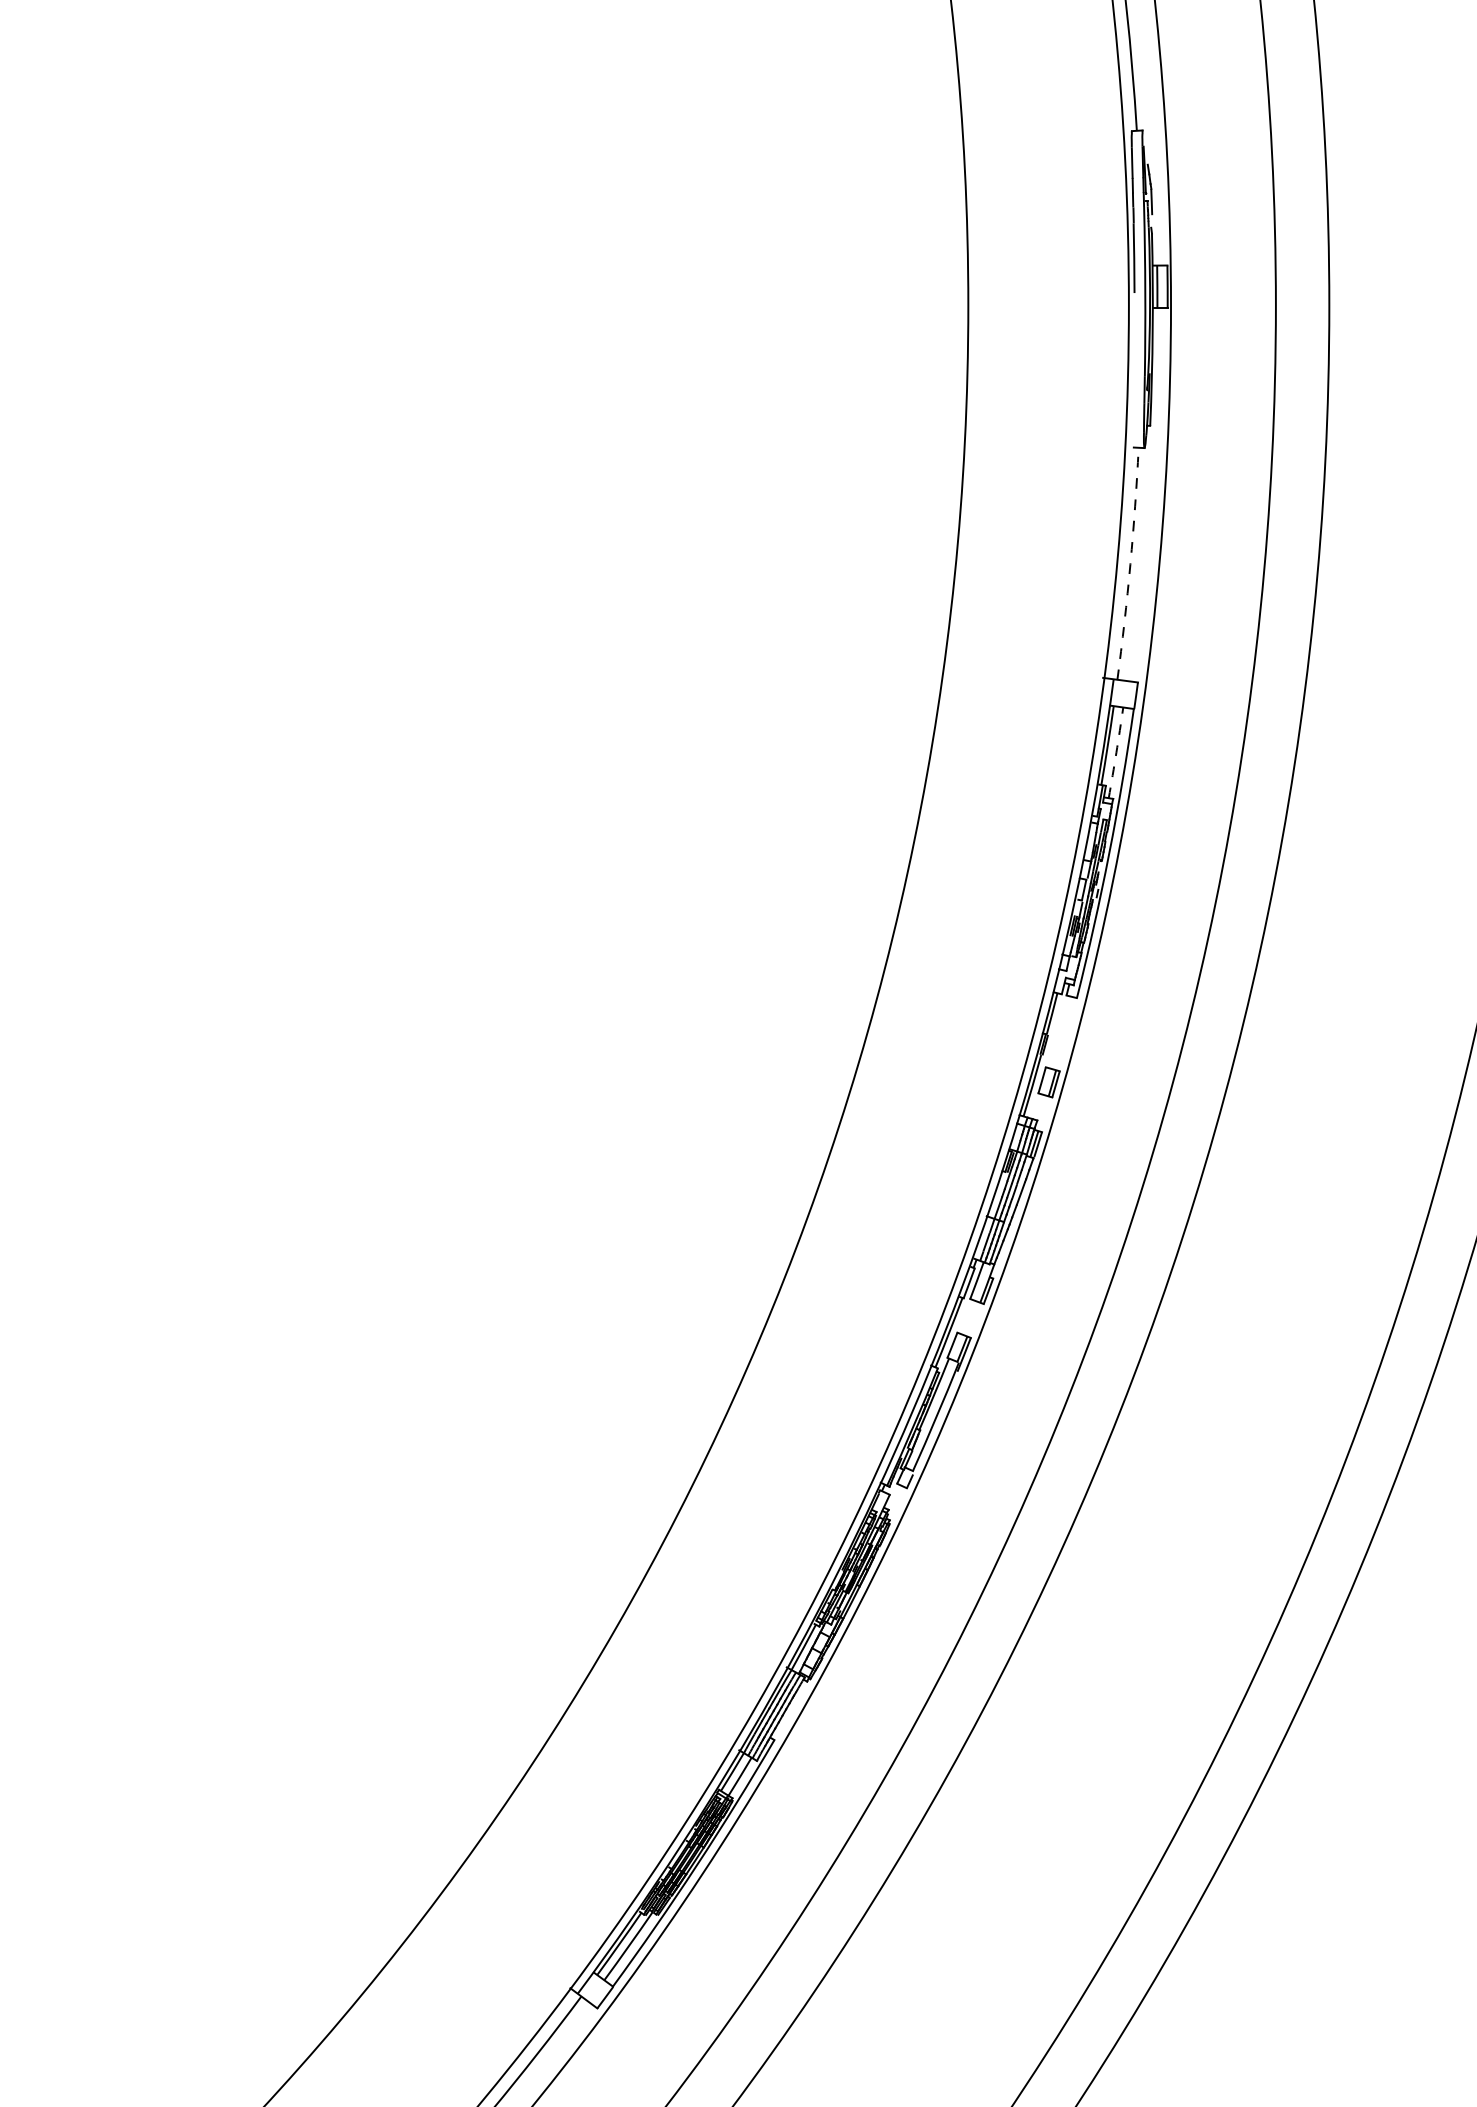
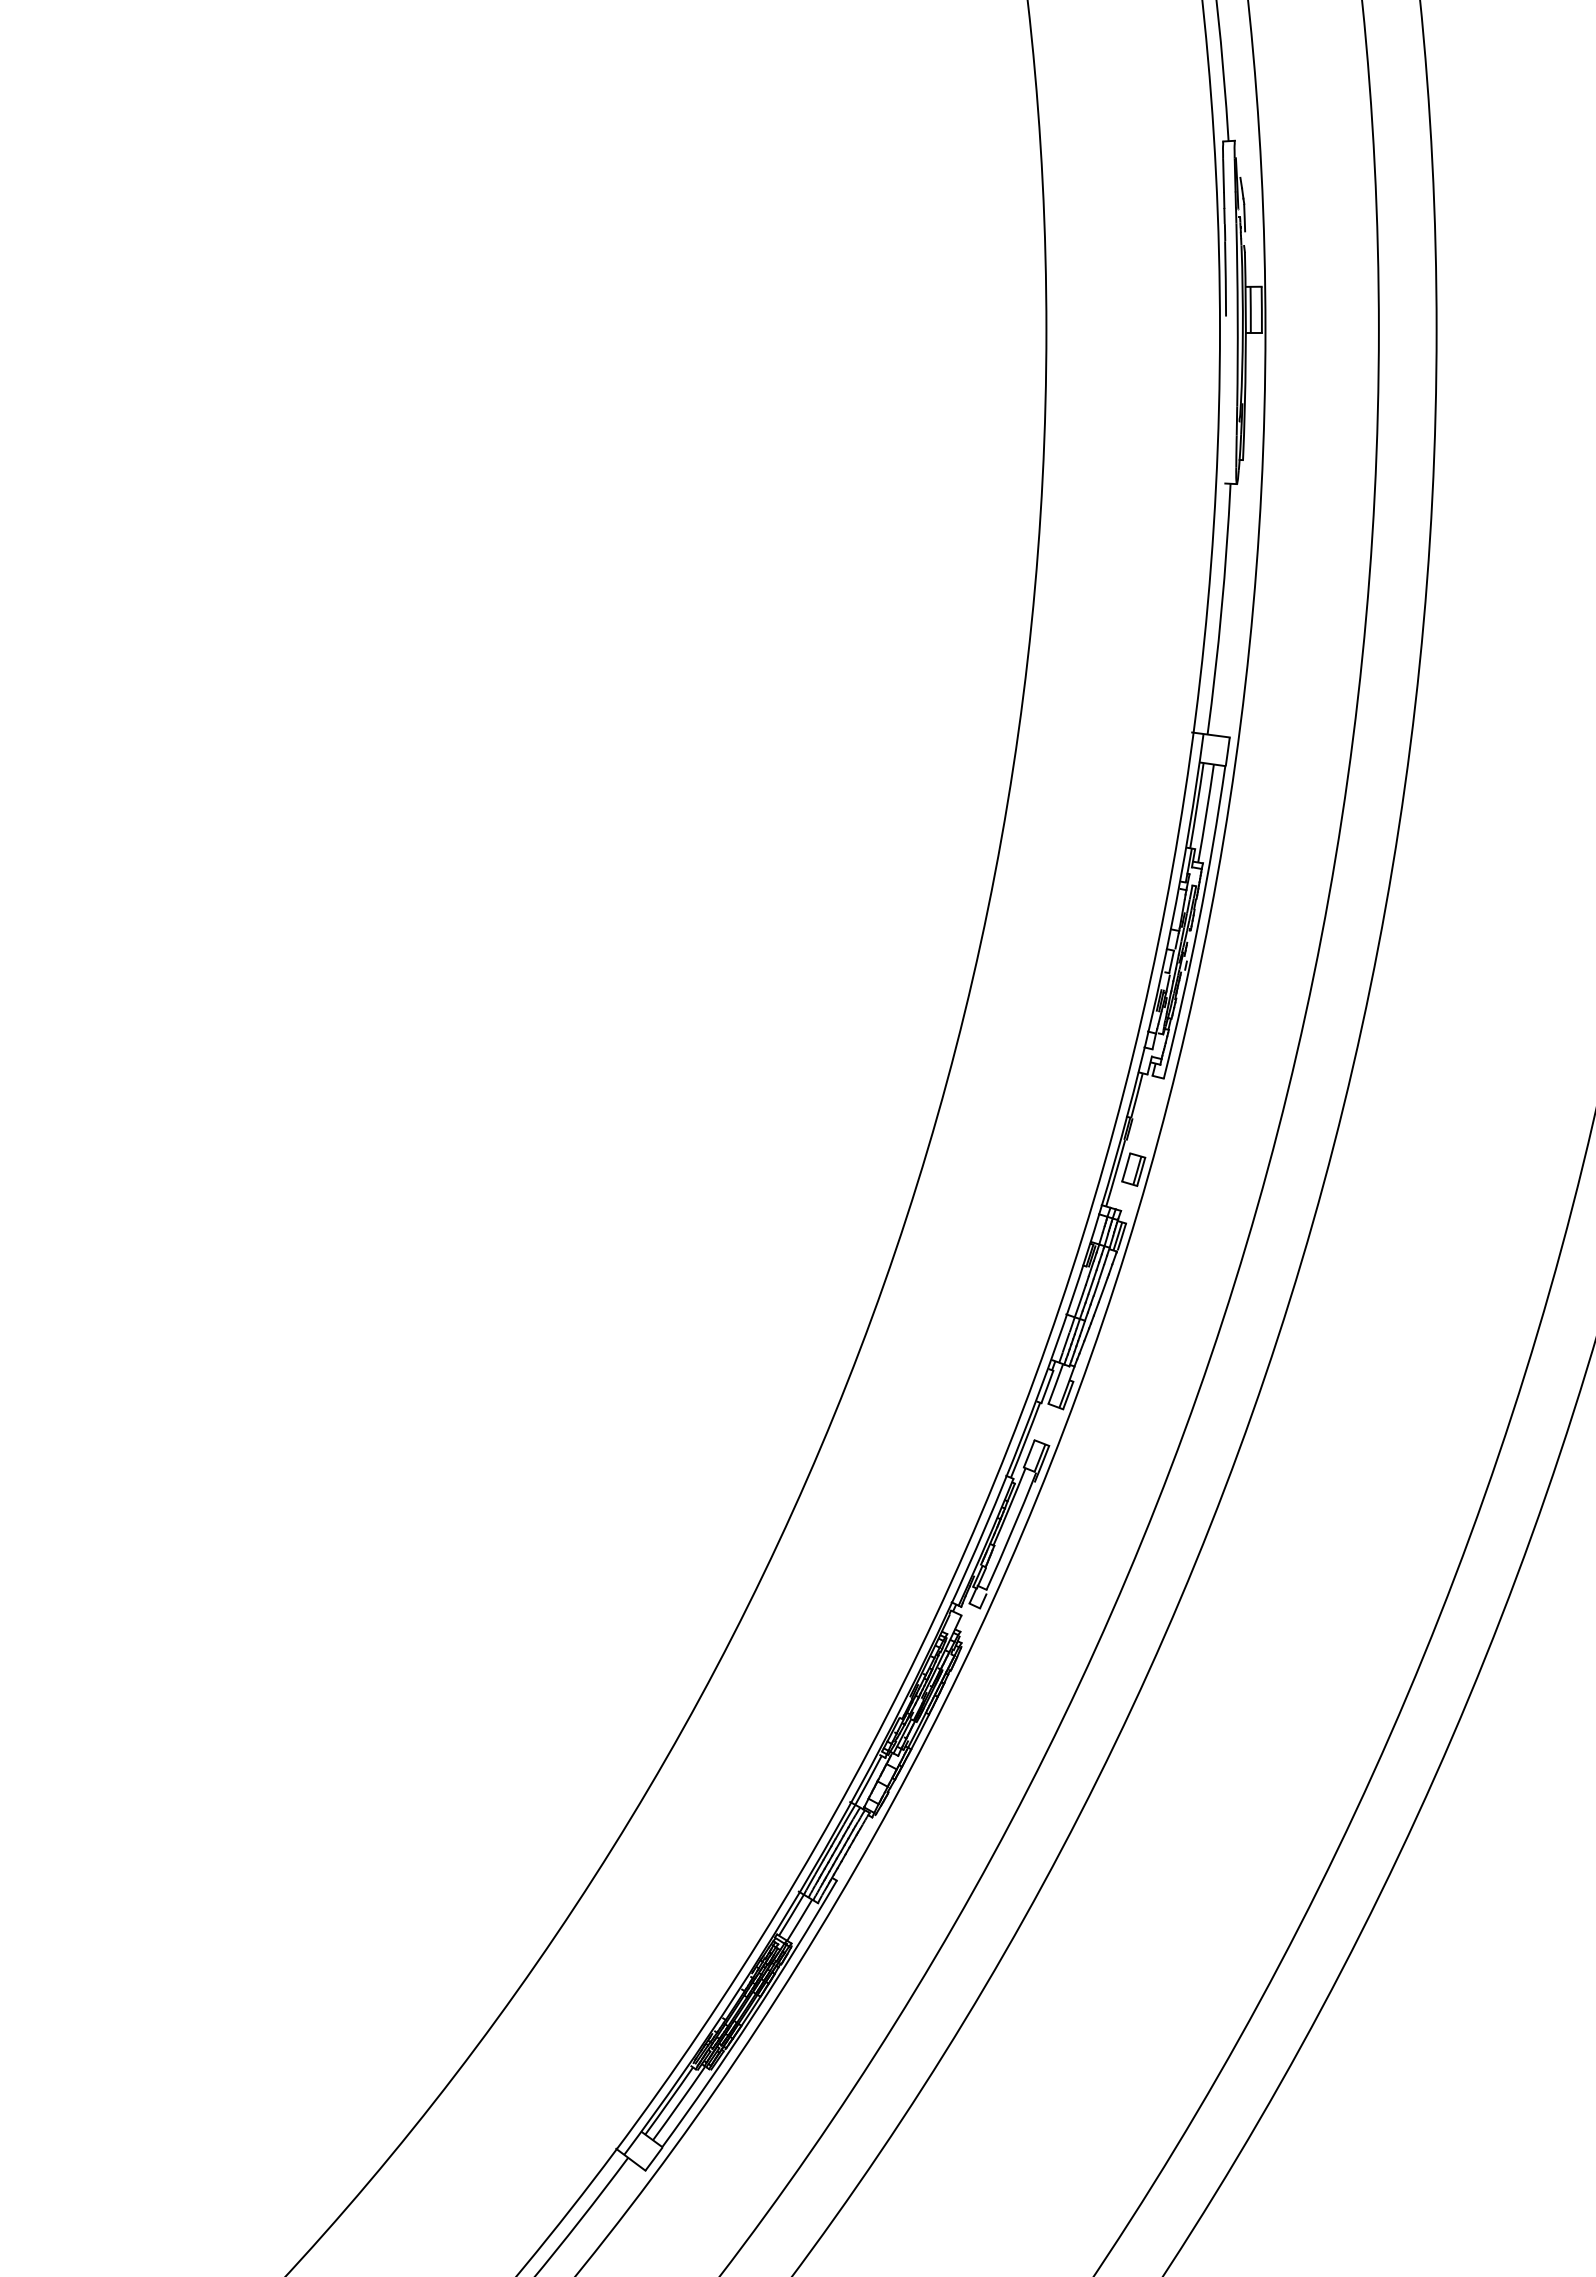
arc: (1130, 564) -> (1221, 609), dashed -> solid
arc: (1116, 752) -> (1206, 813), dashed -> solid

